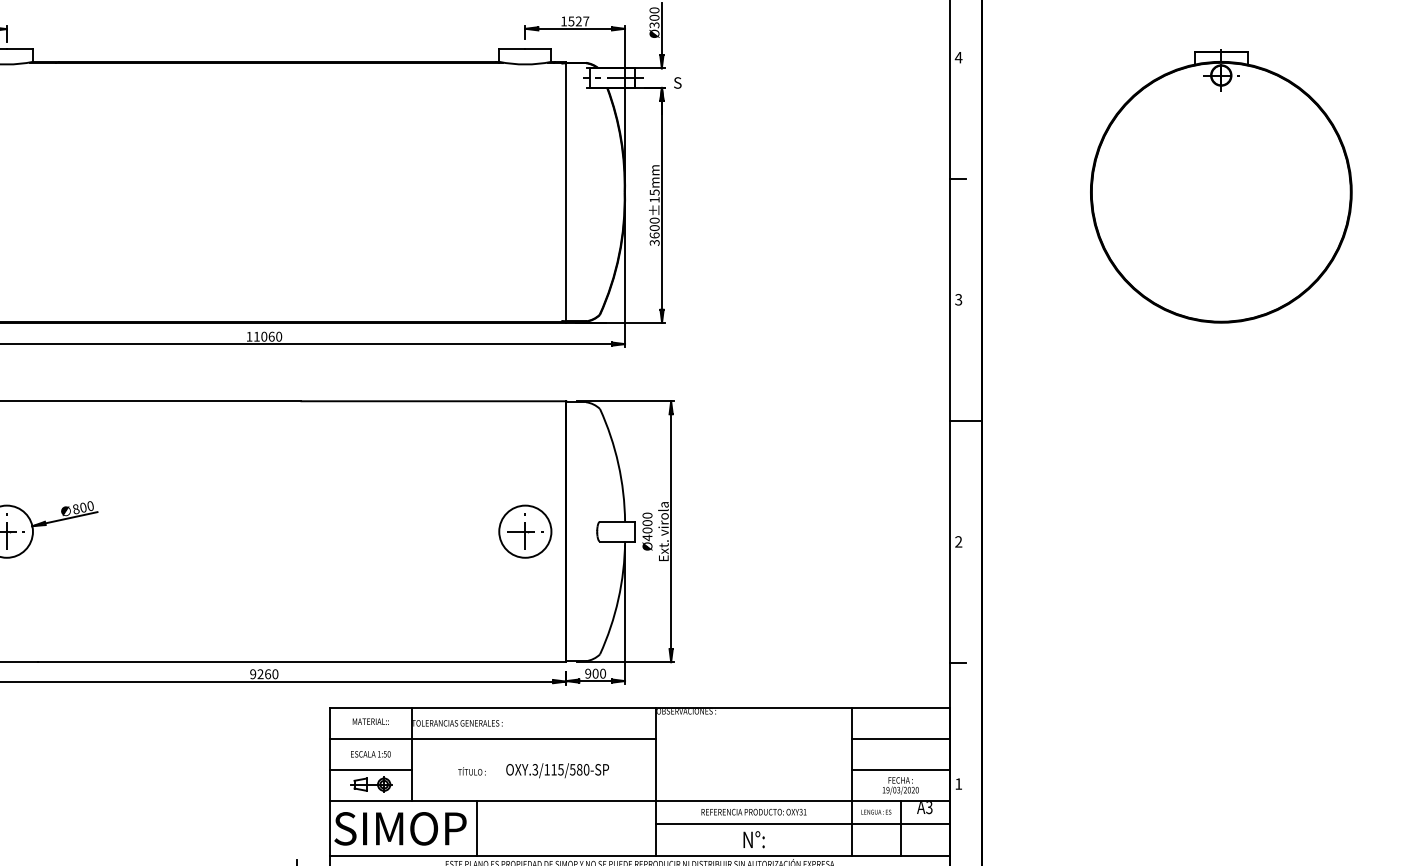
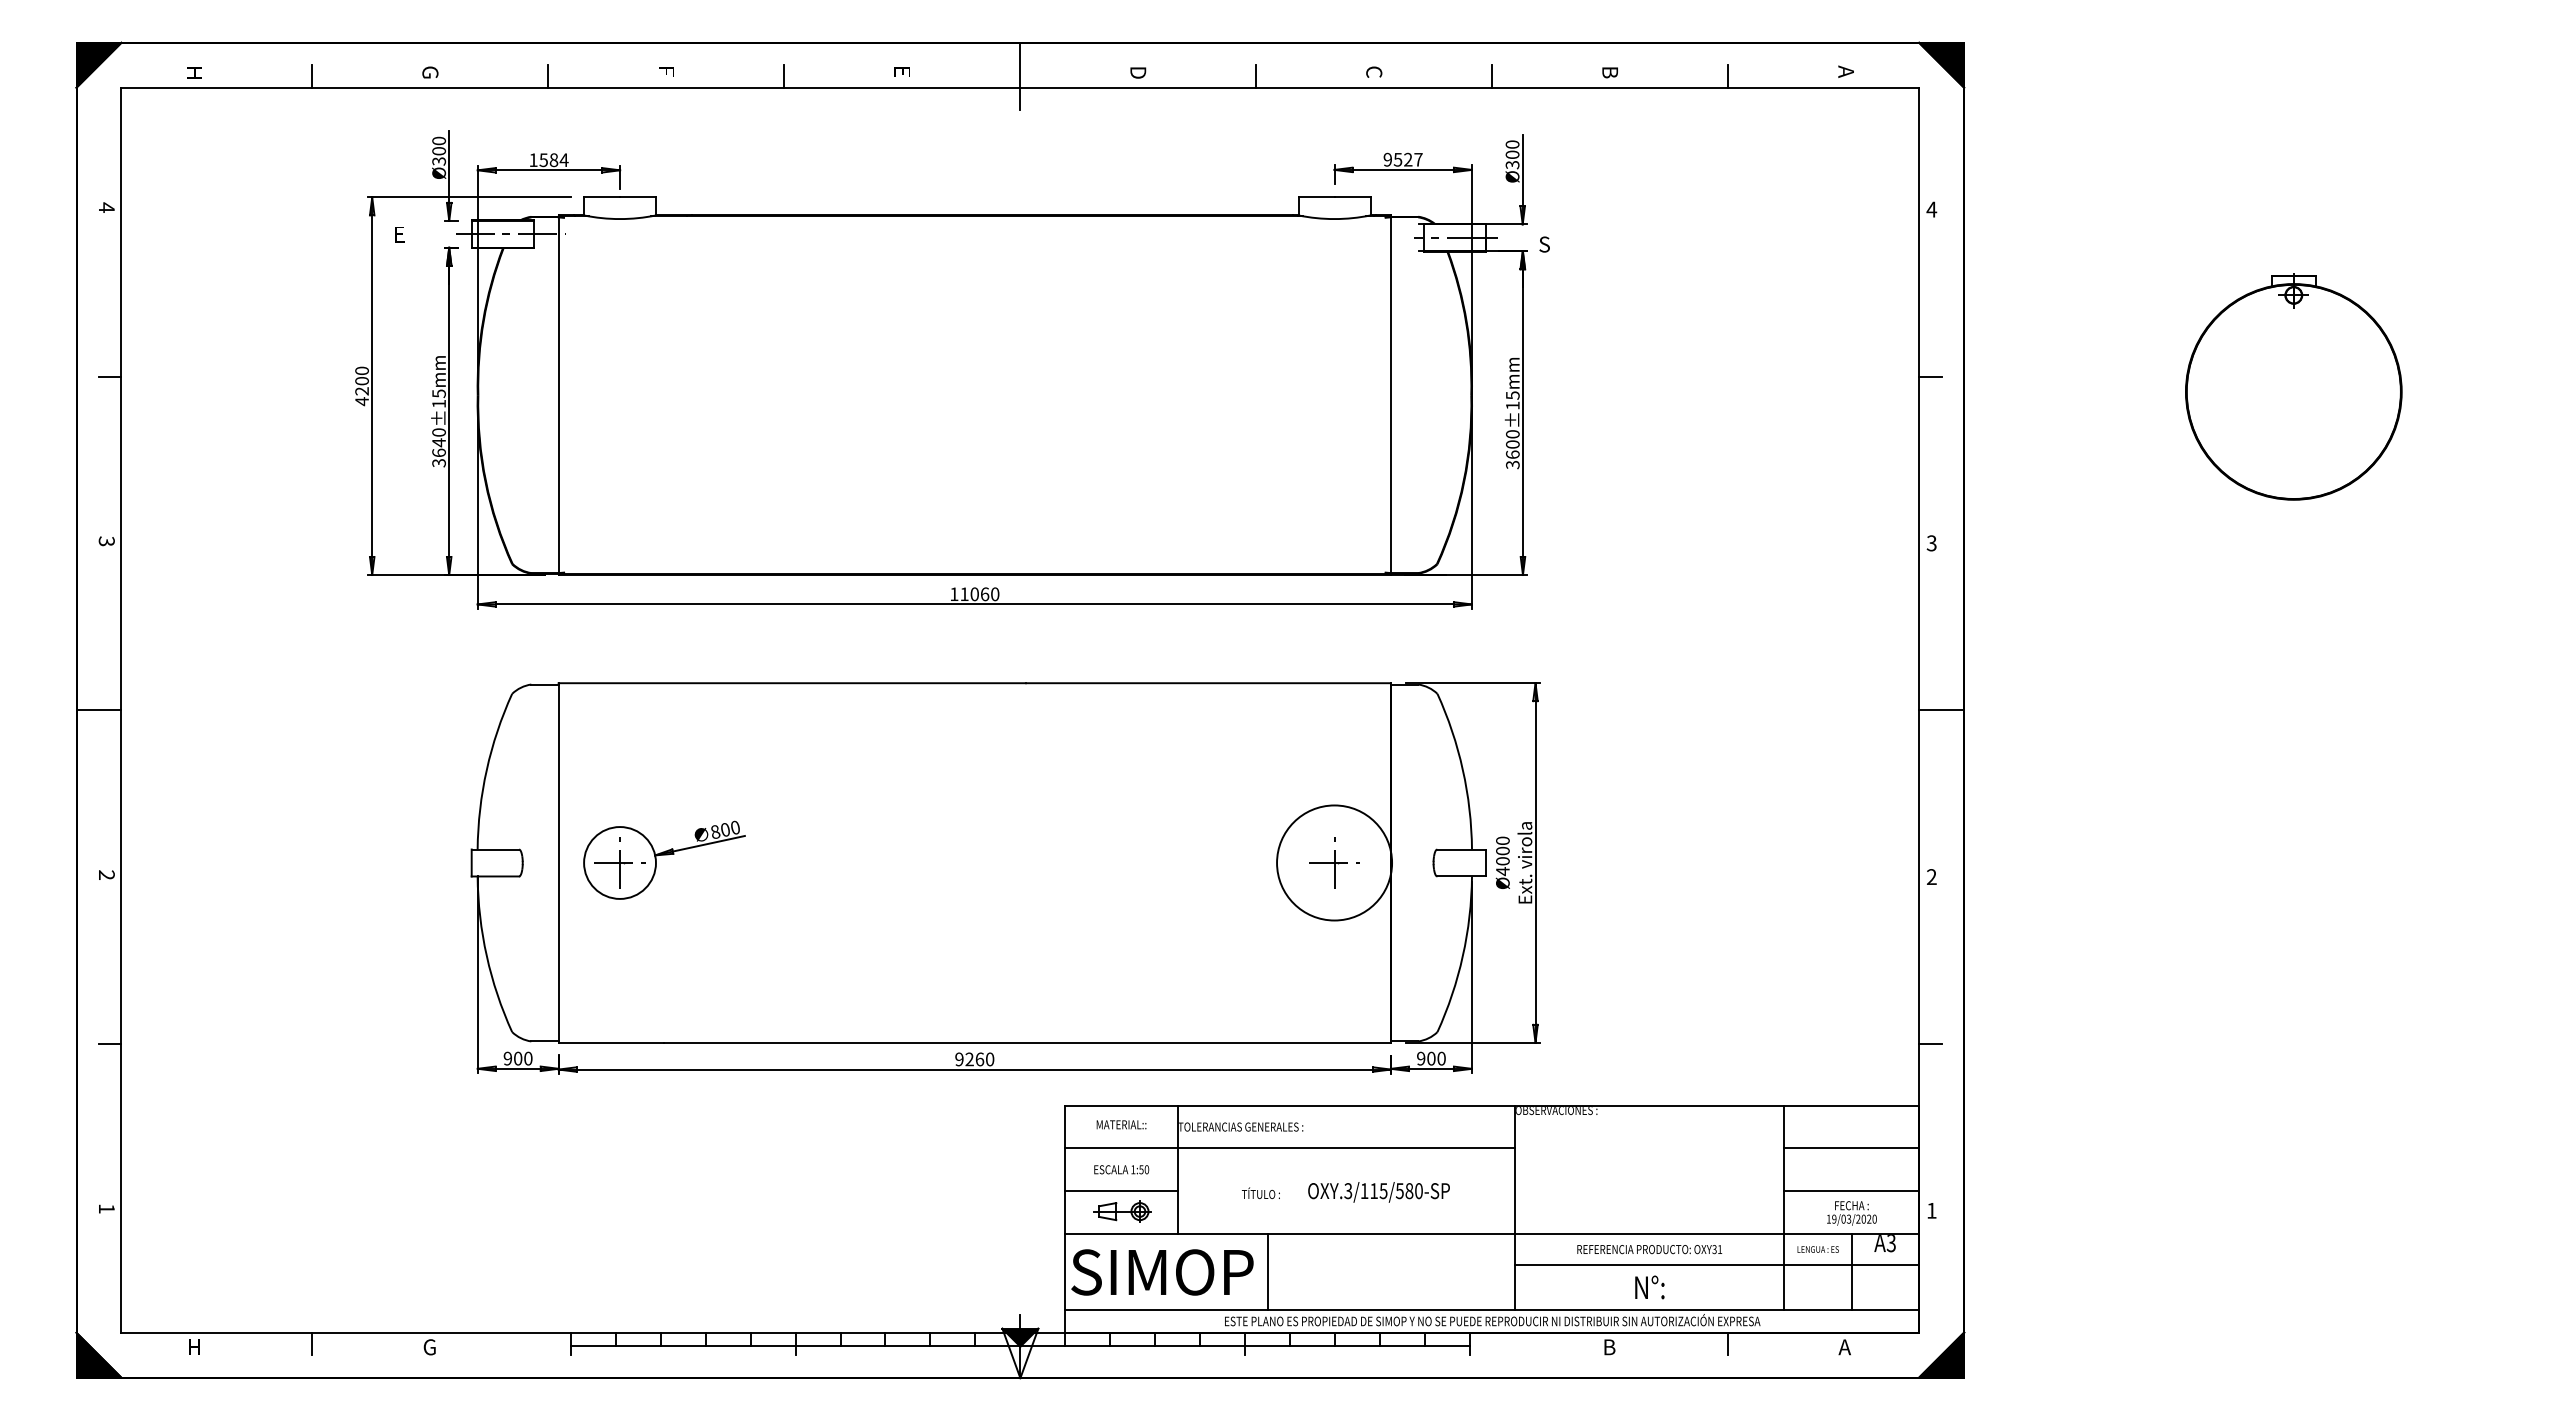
text: (563, 21) -> (1387, 159), 1527 -> 9527
part: (1221, 185) -> (2293, 386), size x0.6
circle: (525, 531) -> (1334, 862), size x1.6

